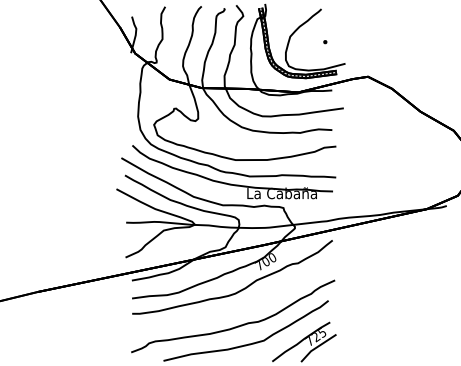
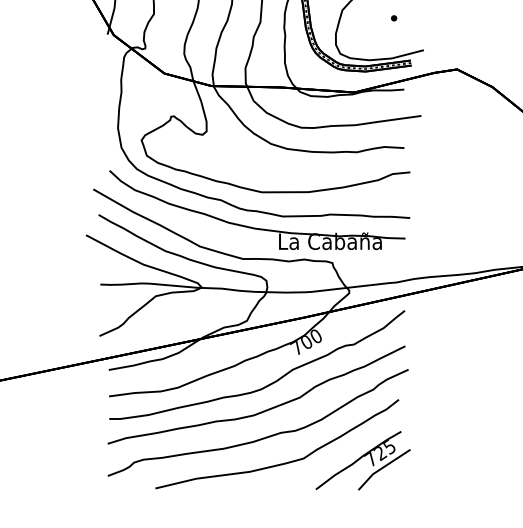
curve: (237, 307) -> (264, 409), added

